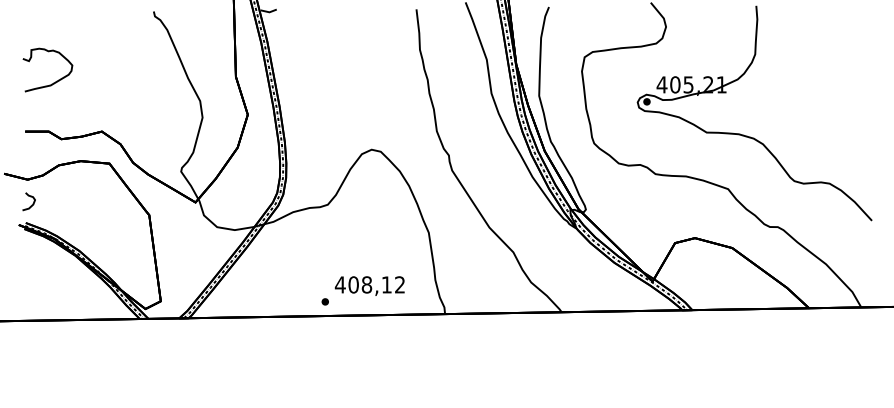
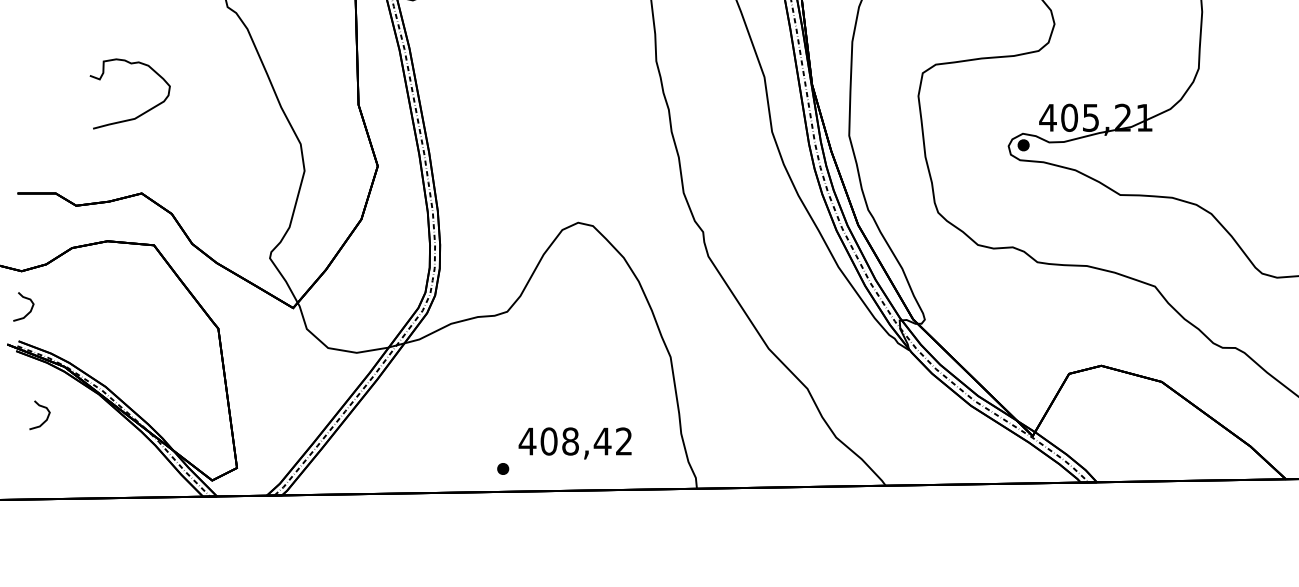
curve: (56, 80) -> (144, 110), moved
curve: (41, 271) -> (43, 419), added
text: (386, 284) -> (602, 440), 408,12 -> 408,42

